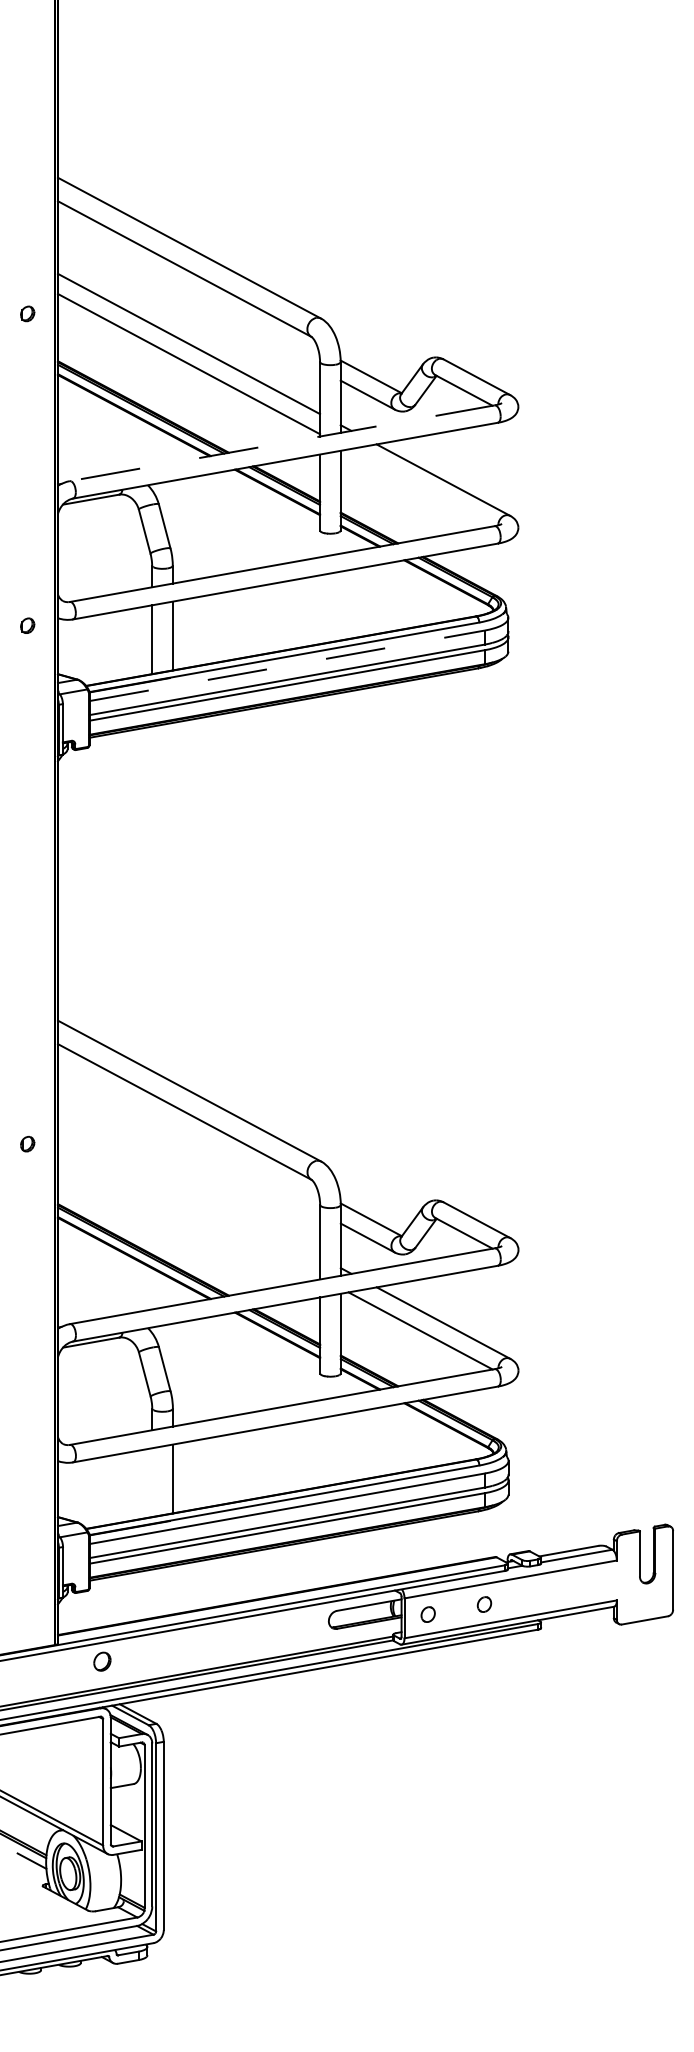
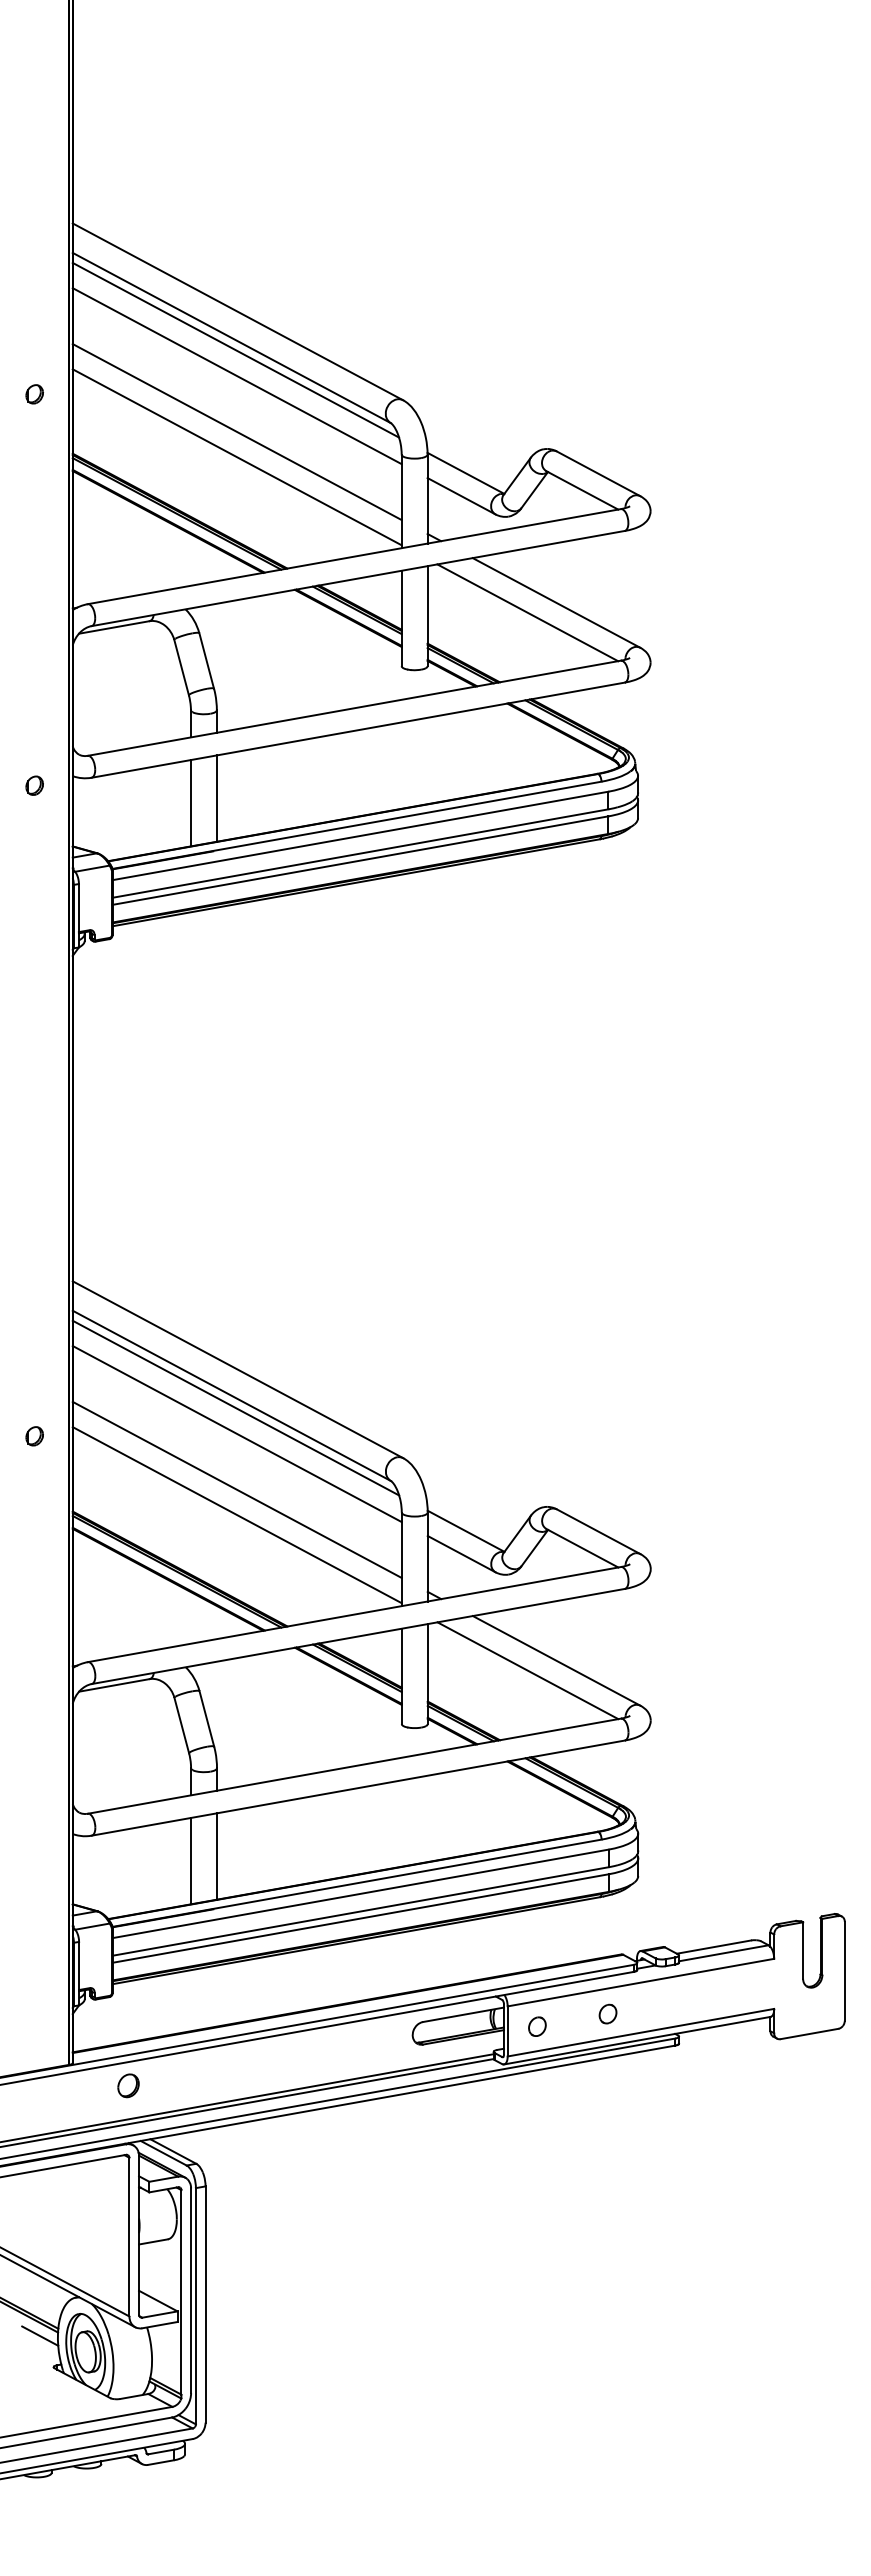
line: (187, 278) -> (235, 349), added
line: (188, 299) -> (236, 376), added
line: (282, 443) -> (354, 556), dashed -> solid
line: (420, 487) -> (527, 612), added
line: (287, 665) -> (360, 835), dashed -> solid
line: (187, 1121) -> (235, 1407), added
line: (188, 1142) -> (236, 1434), added
line: (188, 1186) -> (236, 1489), added
line: (188, 1207) -> (236, 1515), added
line: (152, 1482) -> (191, 1860), added

